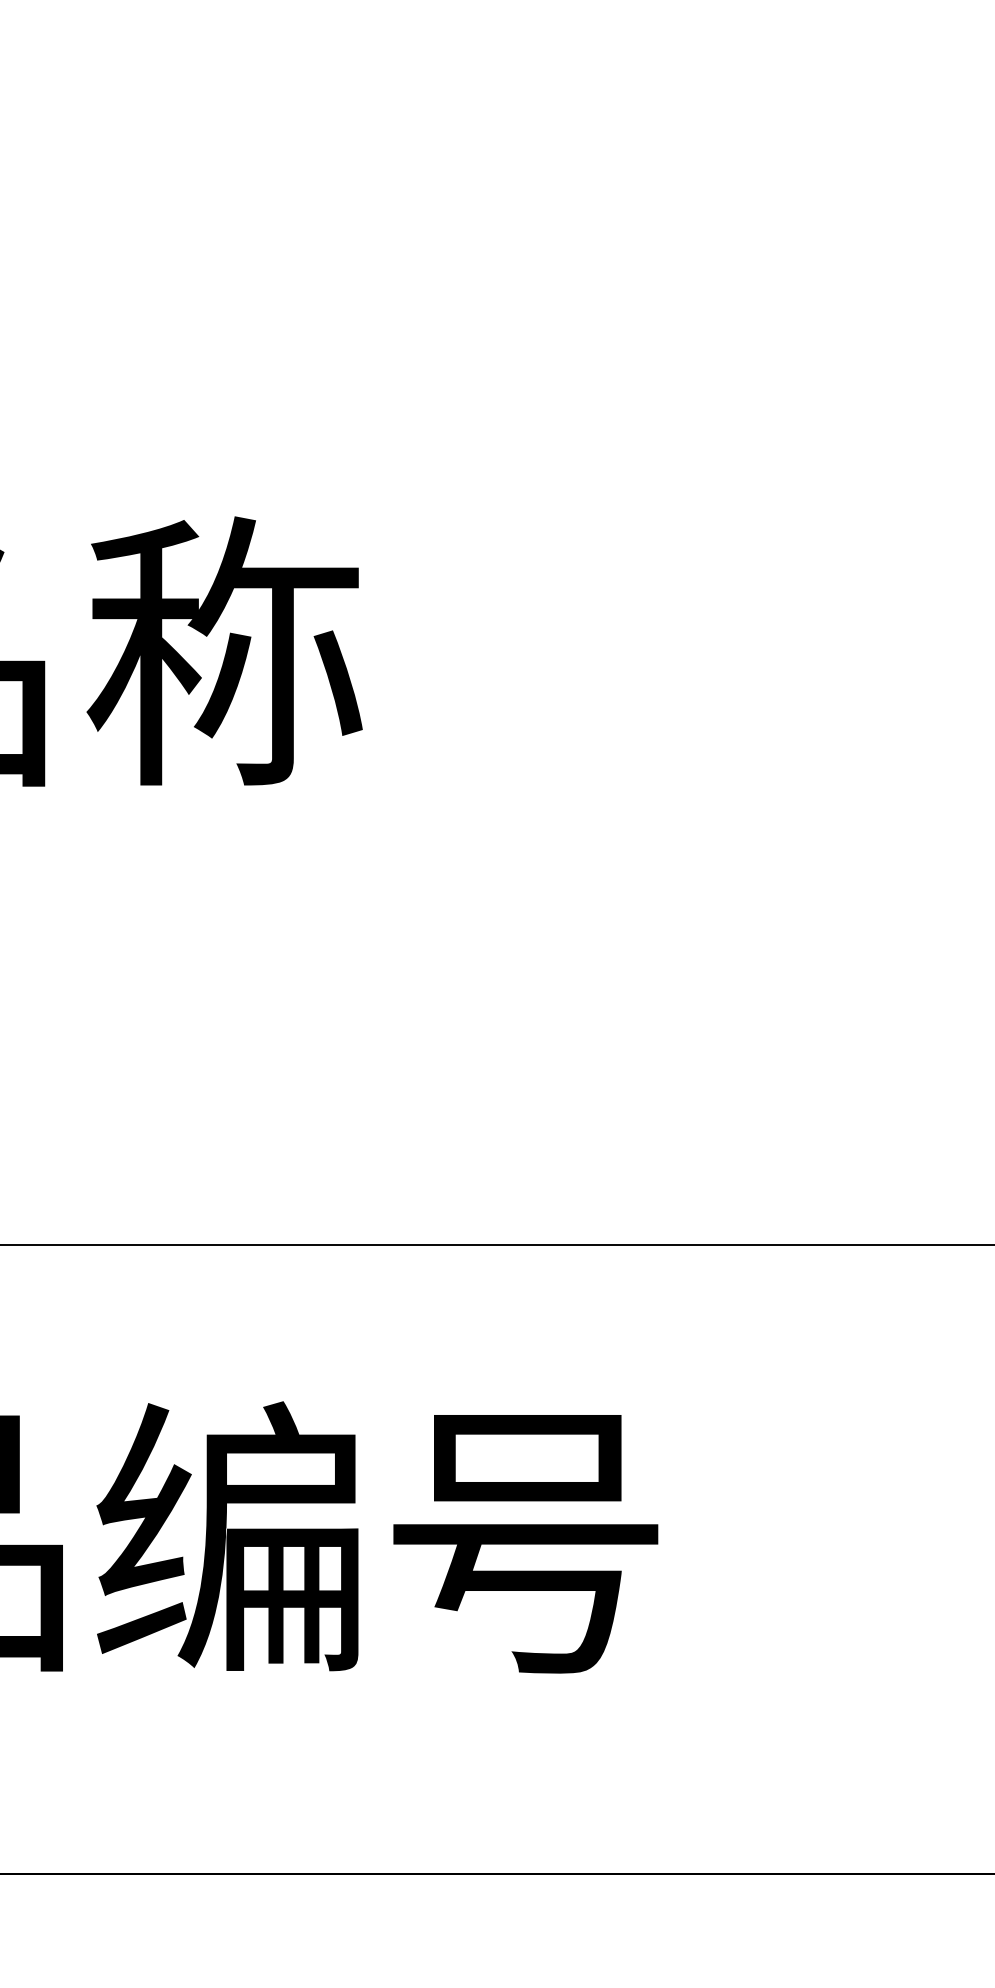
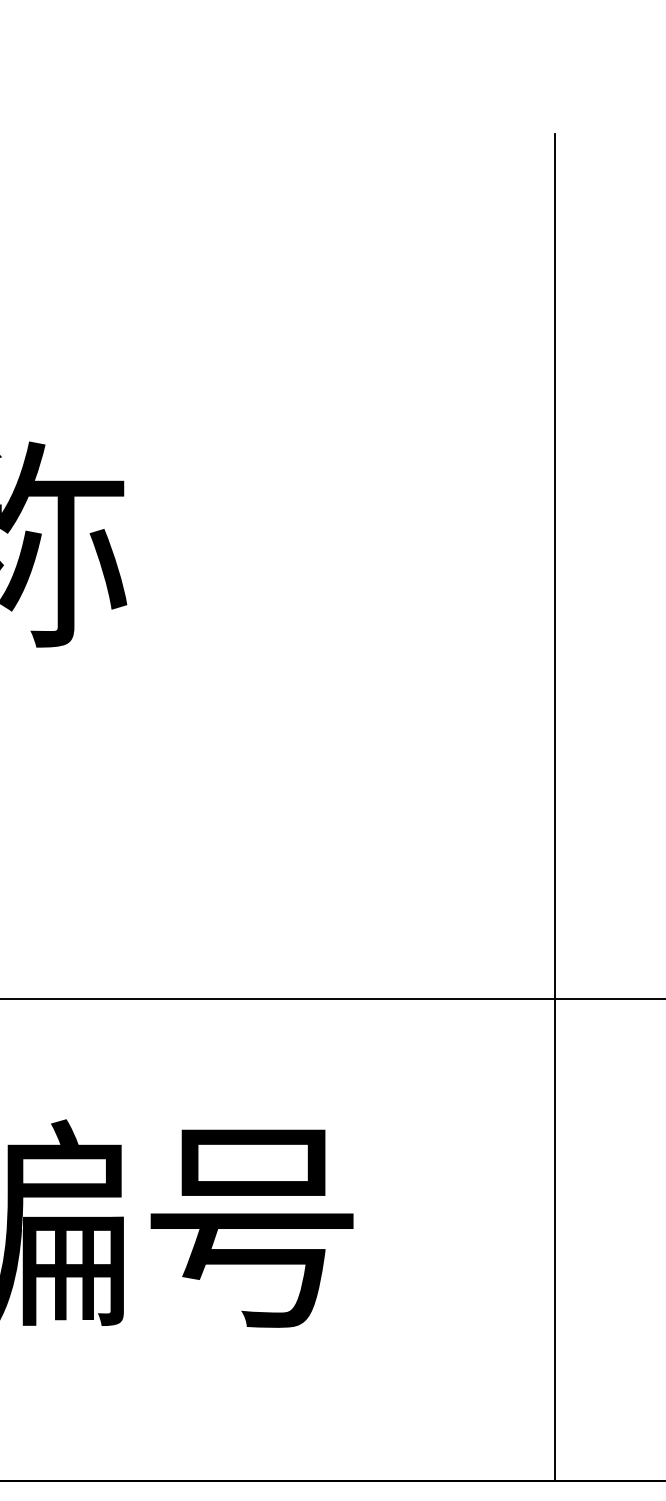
line: (921, 993) -> (555, 806), added

